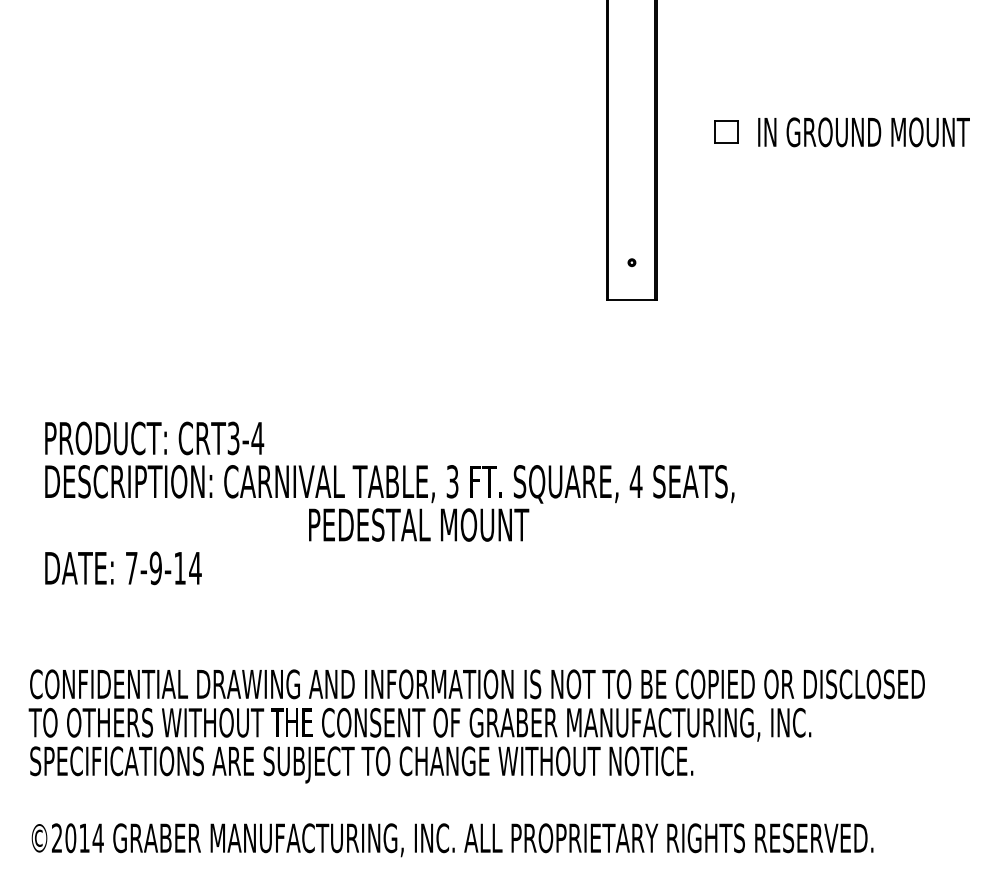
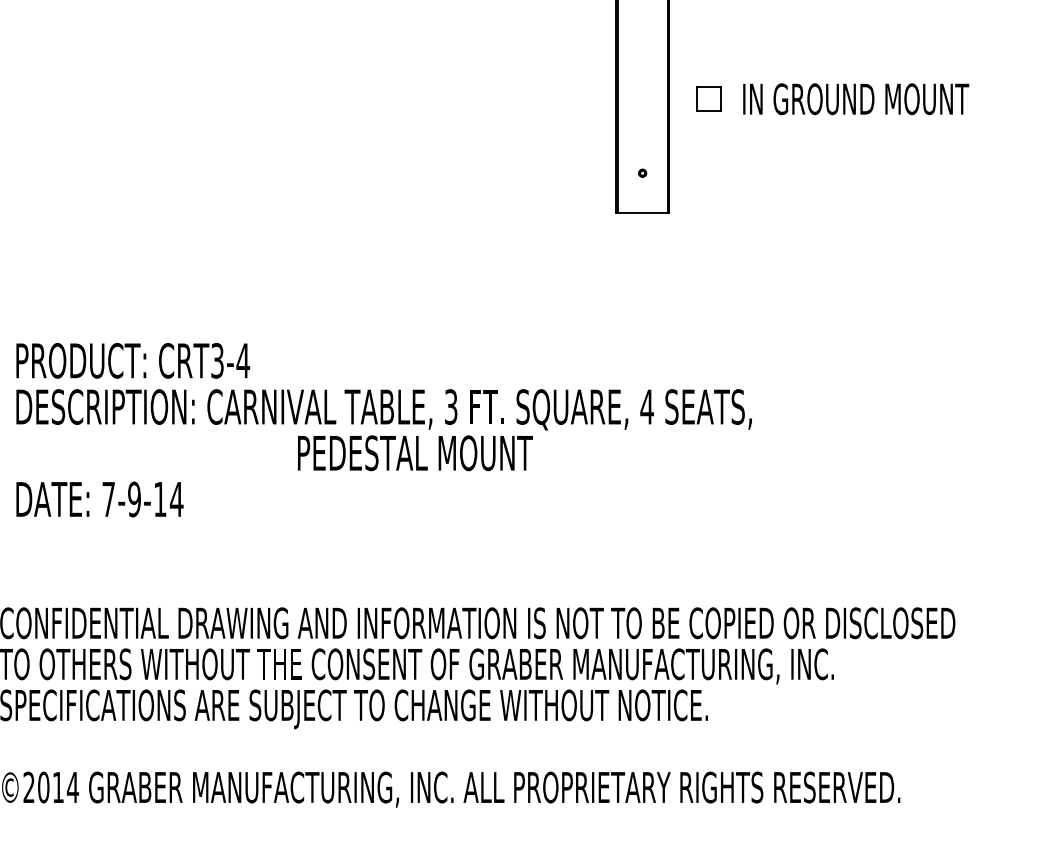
part: (841, 132) -> (832, 99), moved

